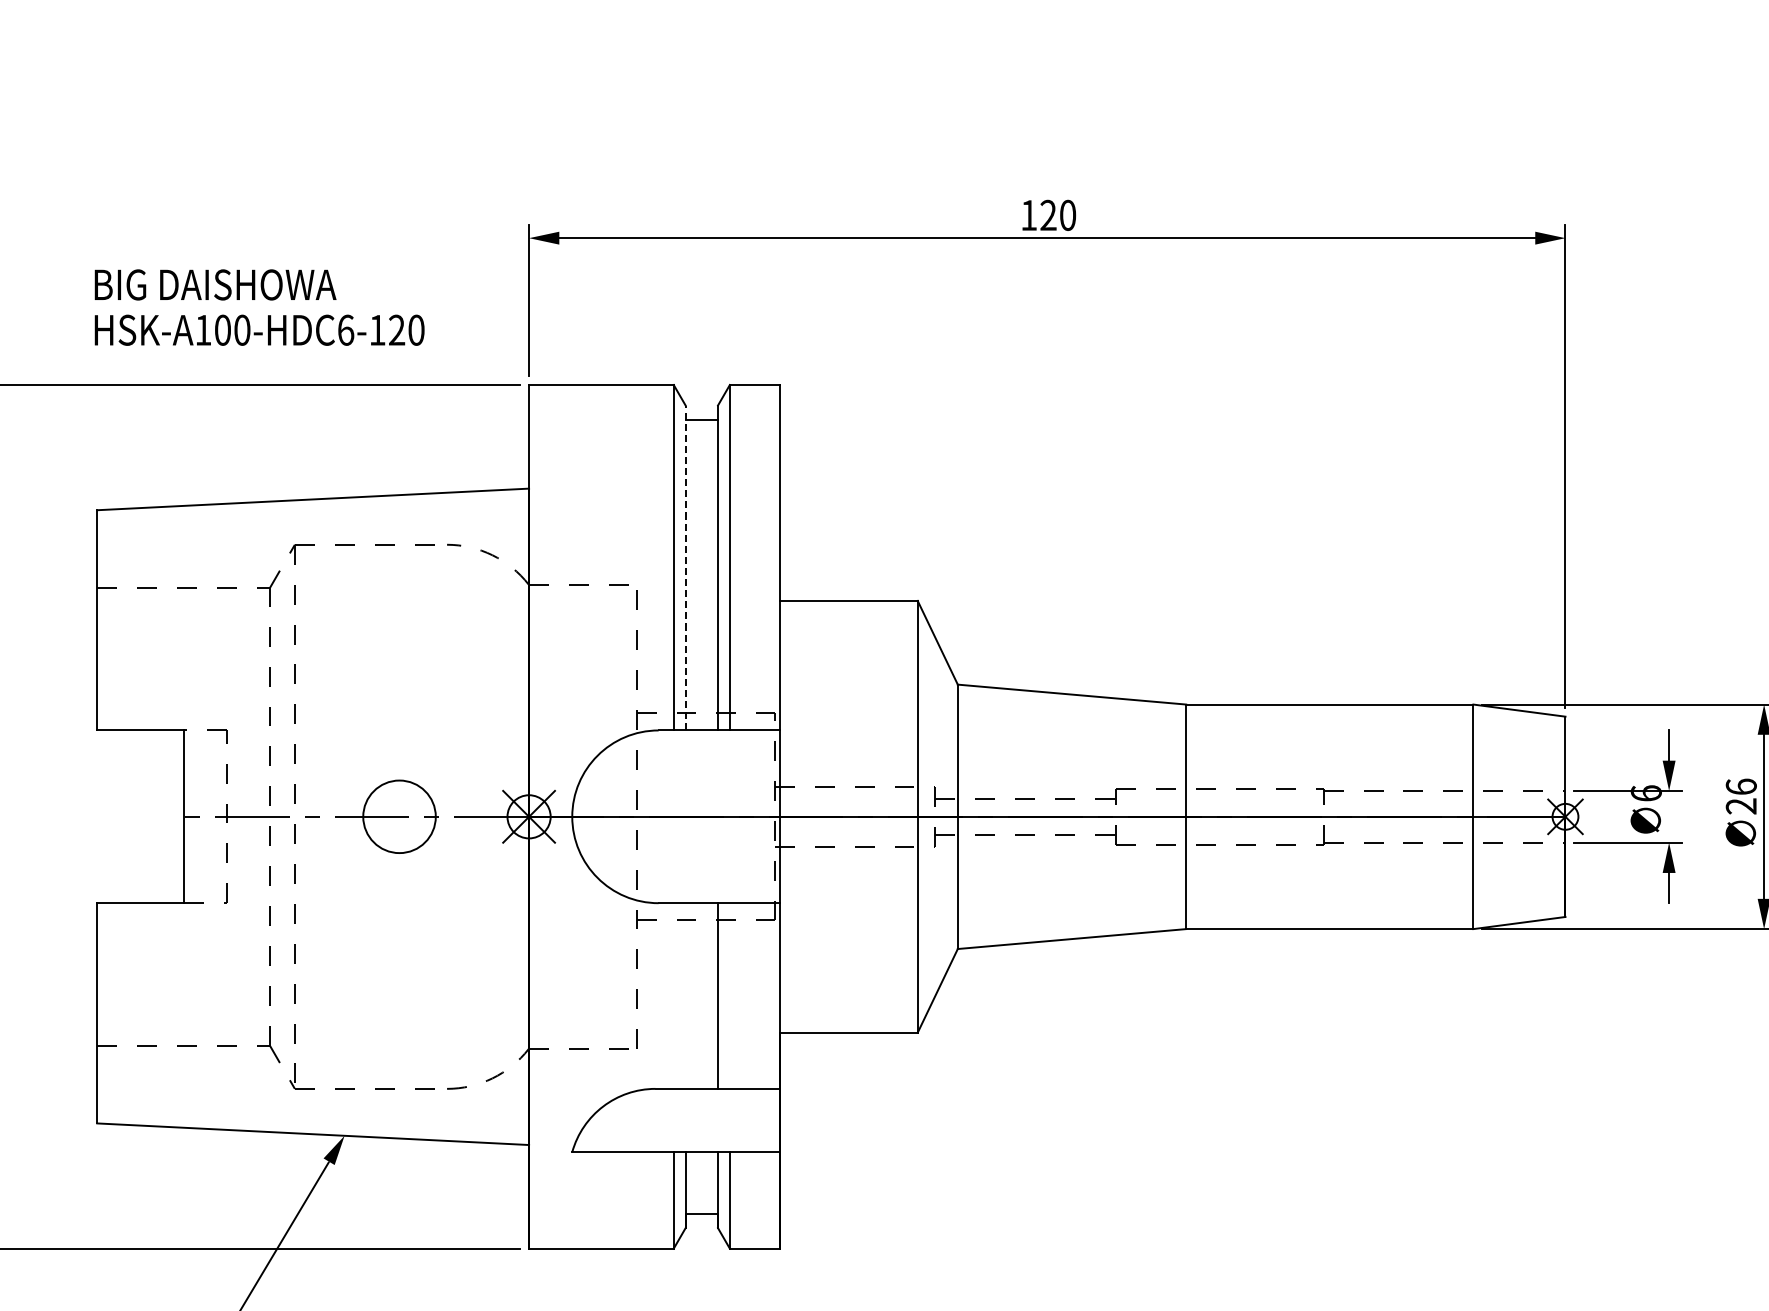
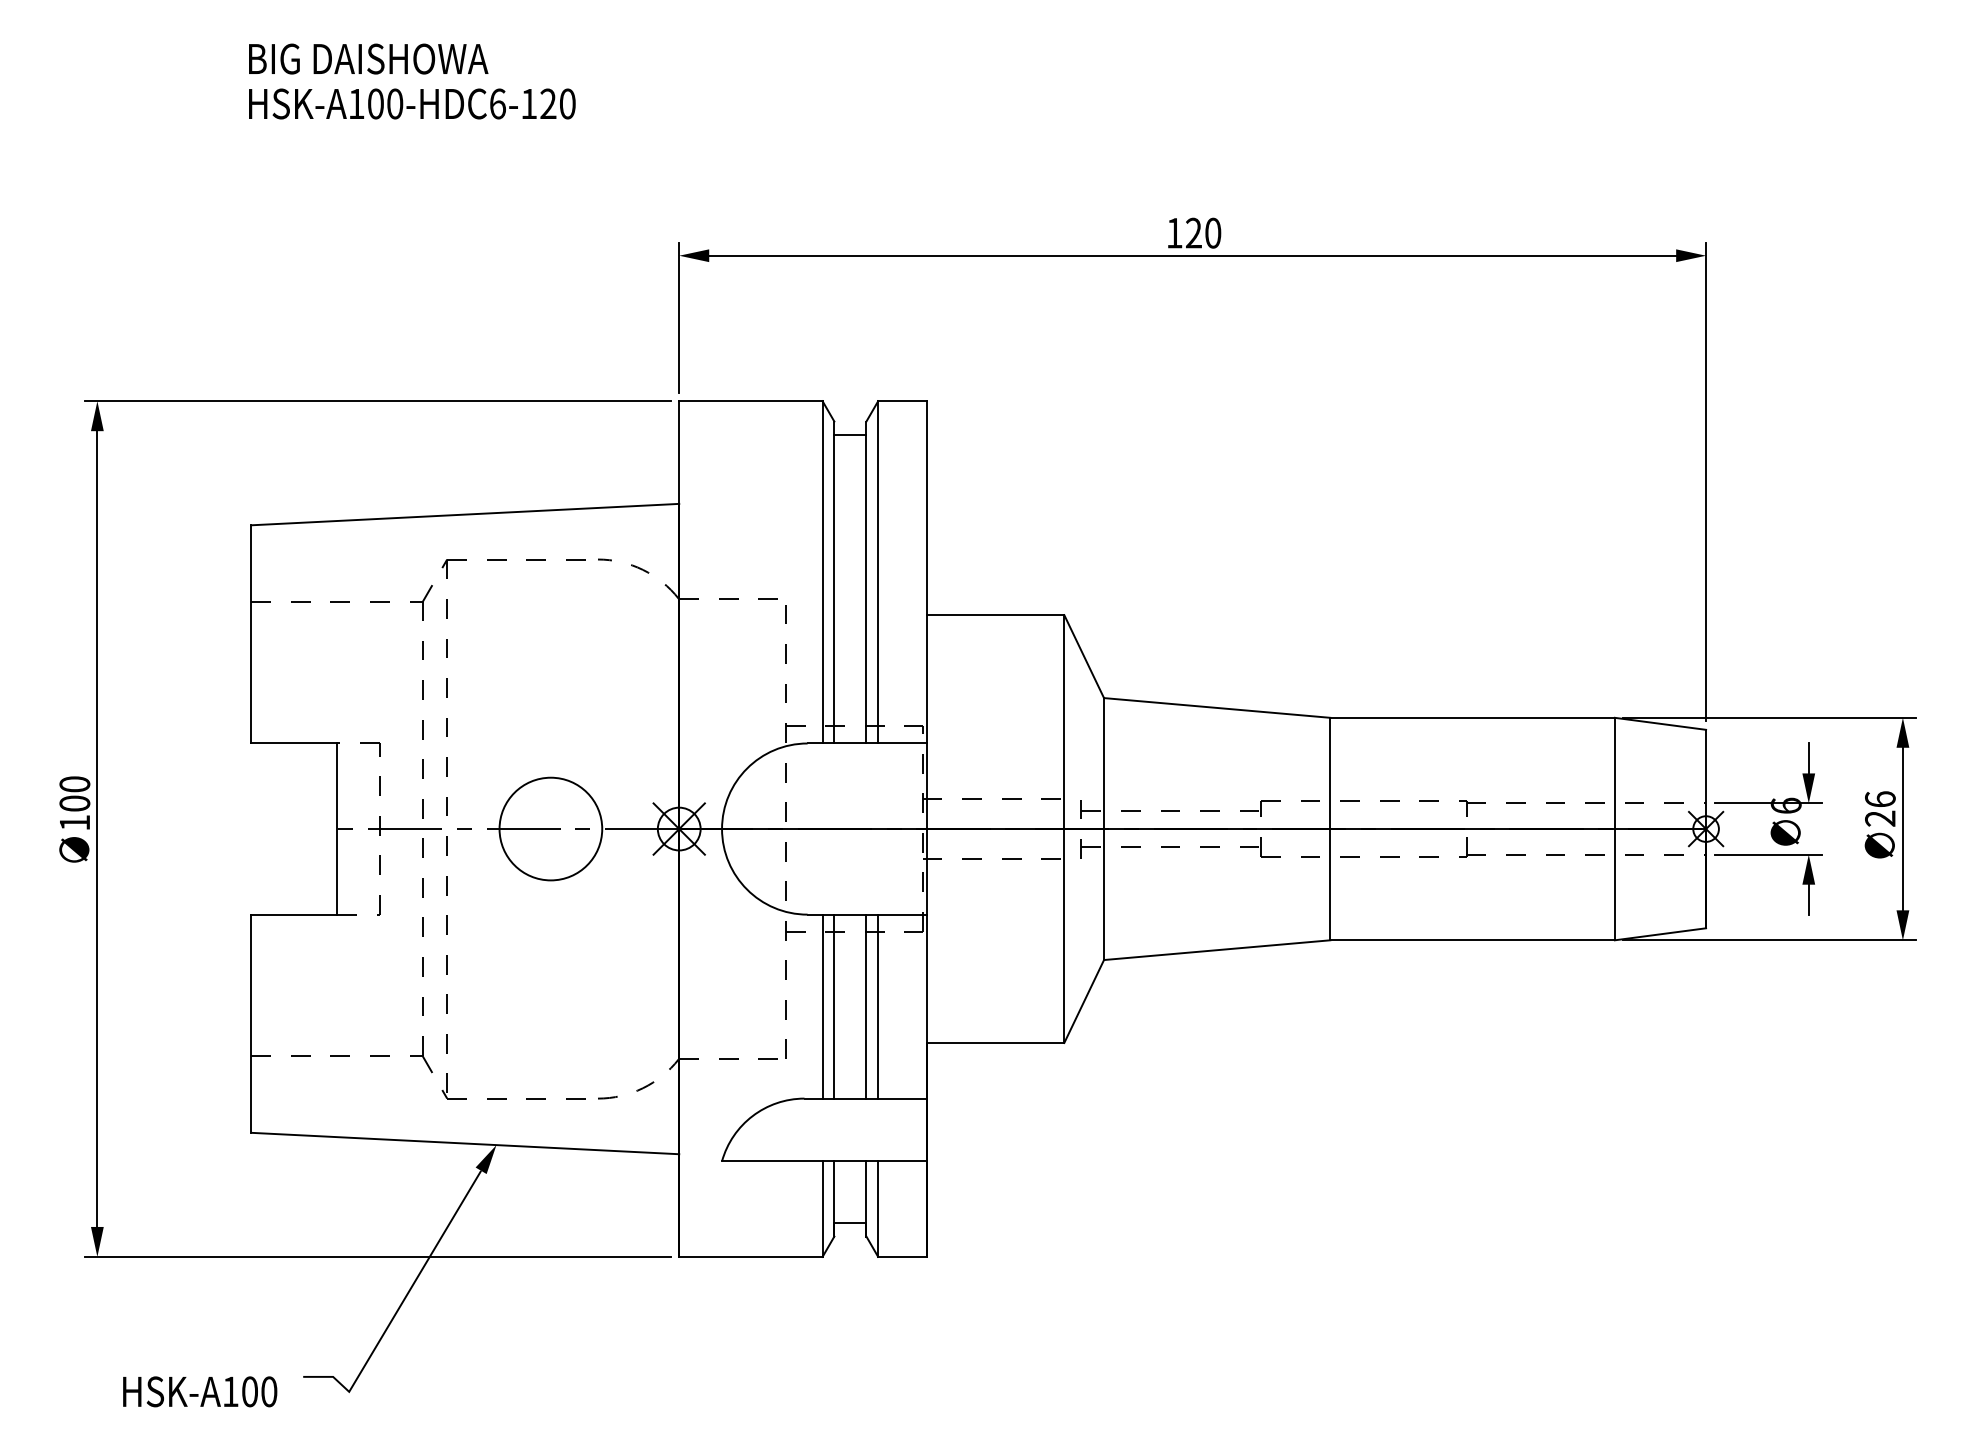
text: (259, 307) -> (412, 81), moved
line: (685, 567) -> (834, 582), dashed -> solid
circle: (399, 816) -> (550, 828), size x1.43
line: (673, 995) -> (822, 1006), added
line: (685, 995) -> (834, 1006), added
line: (730, 995) -> (878, 1006), added

